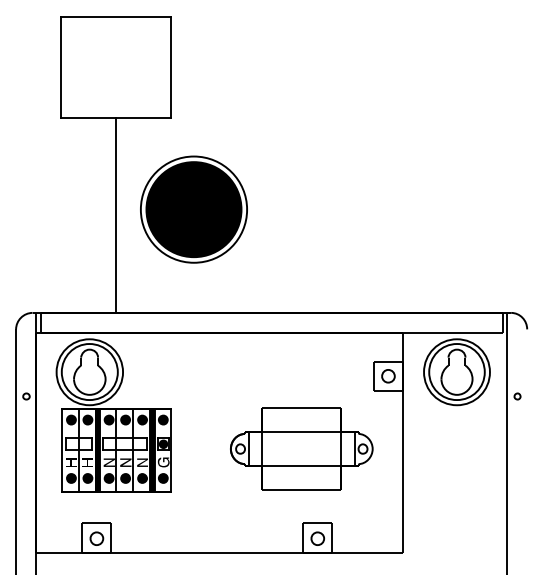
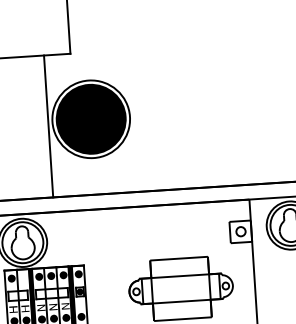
line: (116, 215) -> (48, 126), moved
fill: (87, 419) -> (23, 277), removed
fill: (163, 462) -> (80, 305), removed

